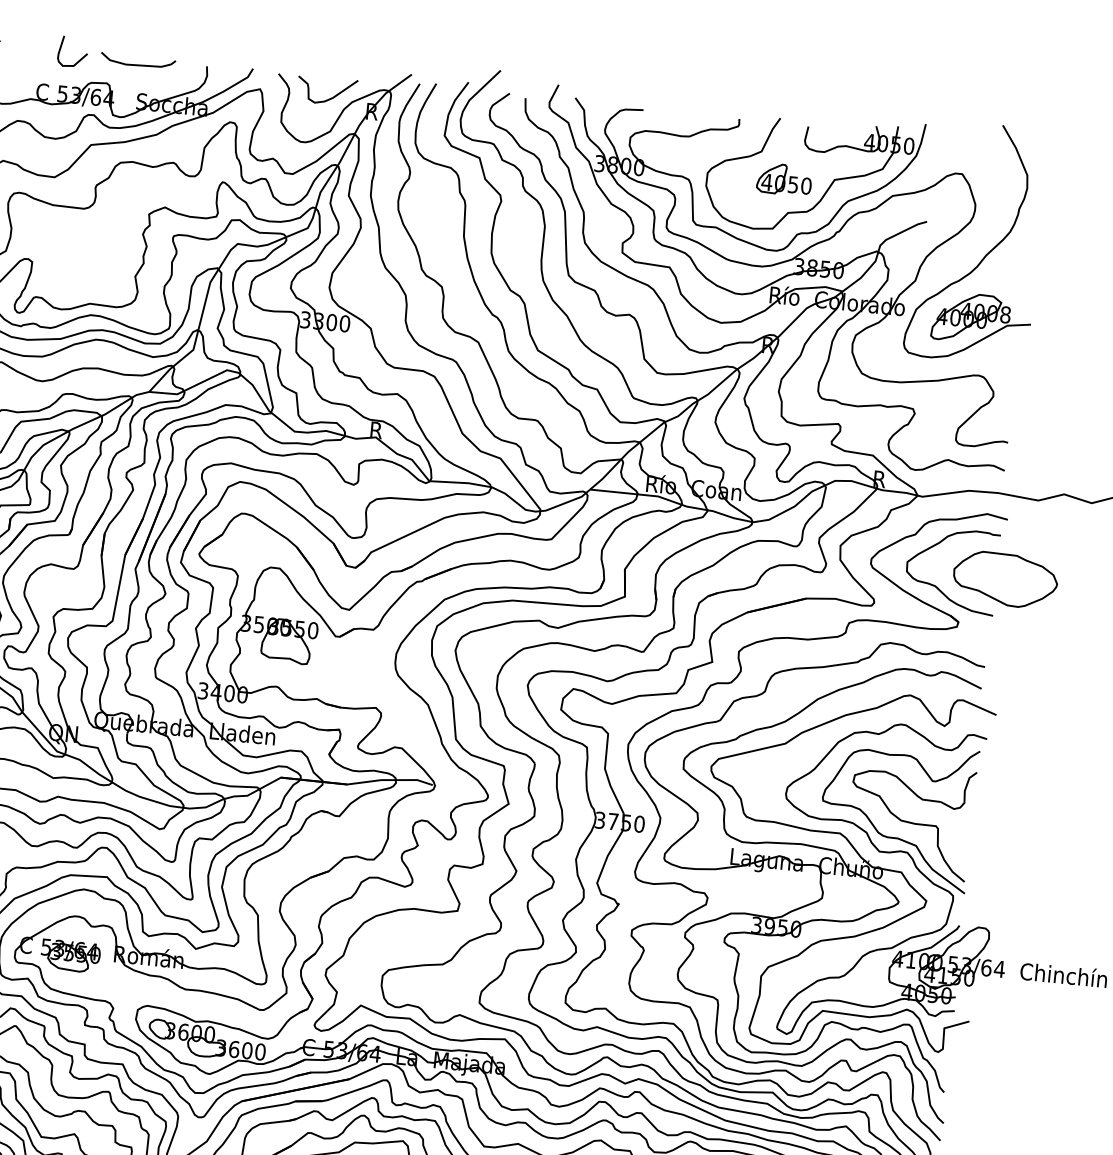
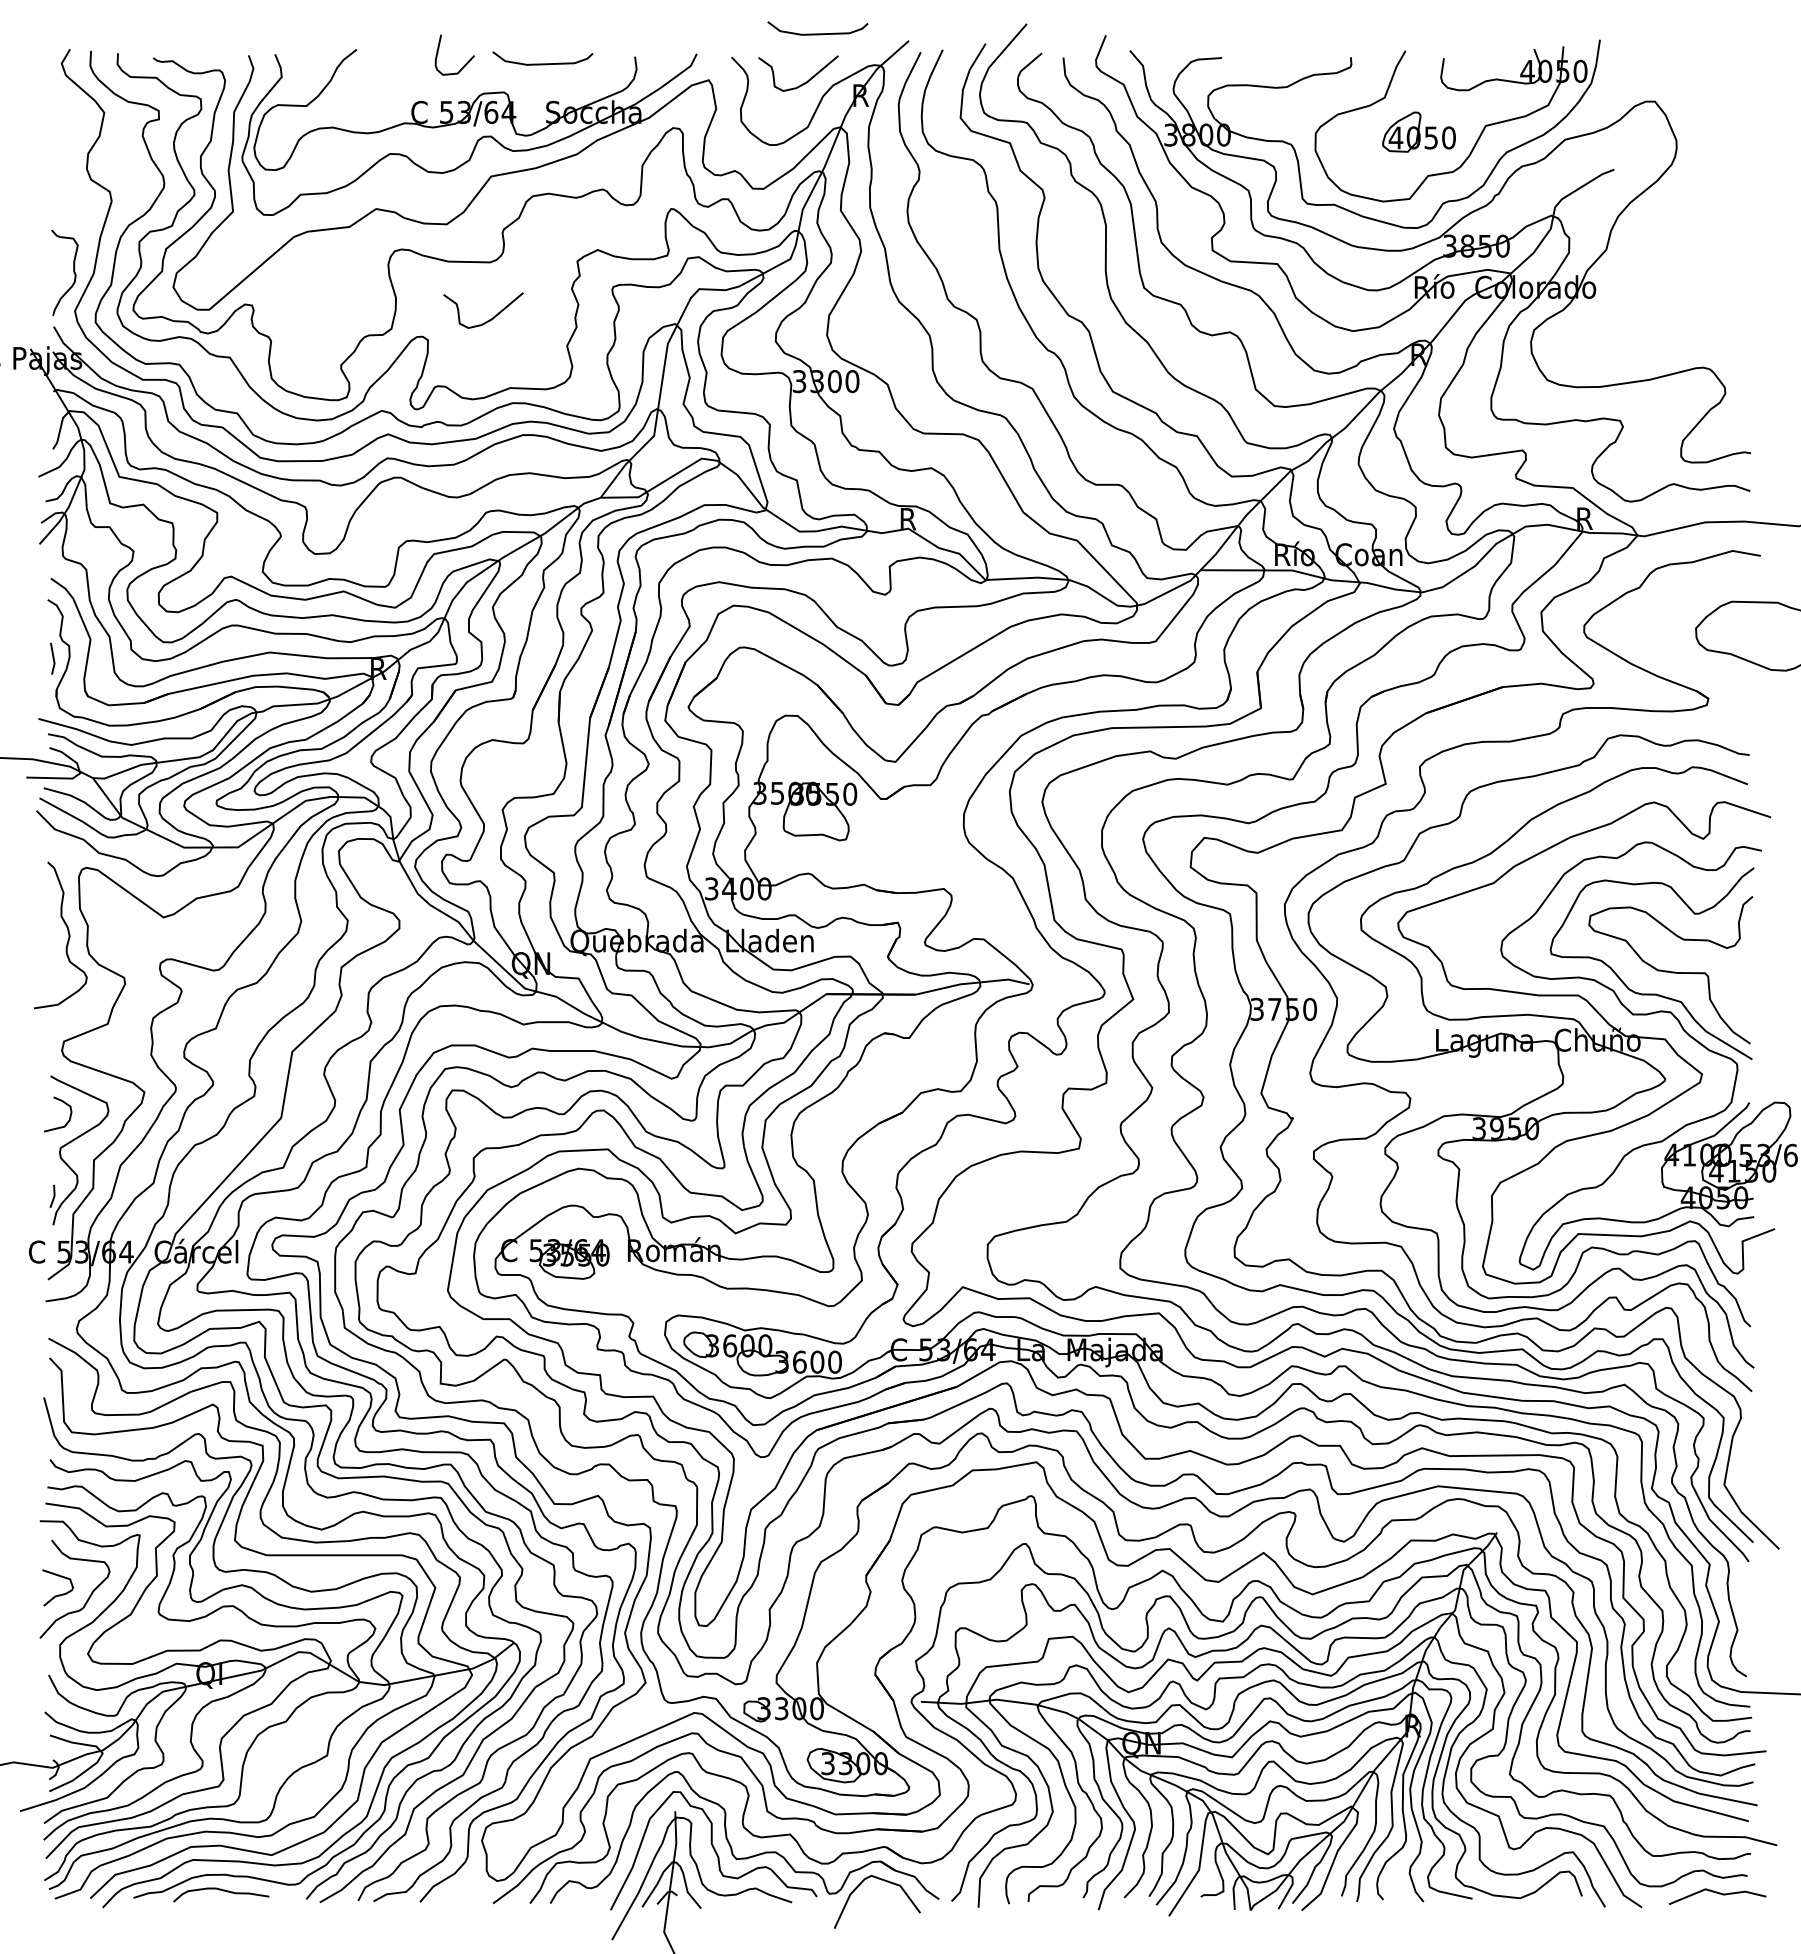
curve: (344, 62) -> (817, 33), added
curve: (77, 251) -> (487, 320), added
part: (988, 252) -> (1699, 202), removed
curve: (936, 586) -> (1674, 653), removed

